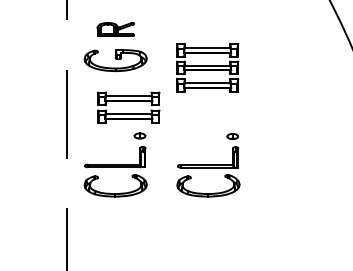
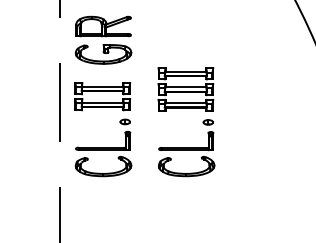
part: (115, 29) -> (103, 26), size x1.67
part: (207, 67) -> (185, 89), moved
part: (128, 107) -> (102, 96), moved

